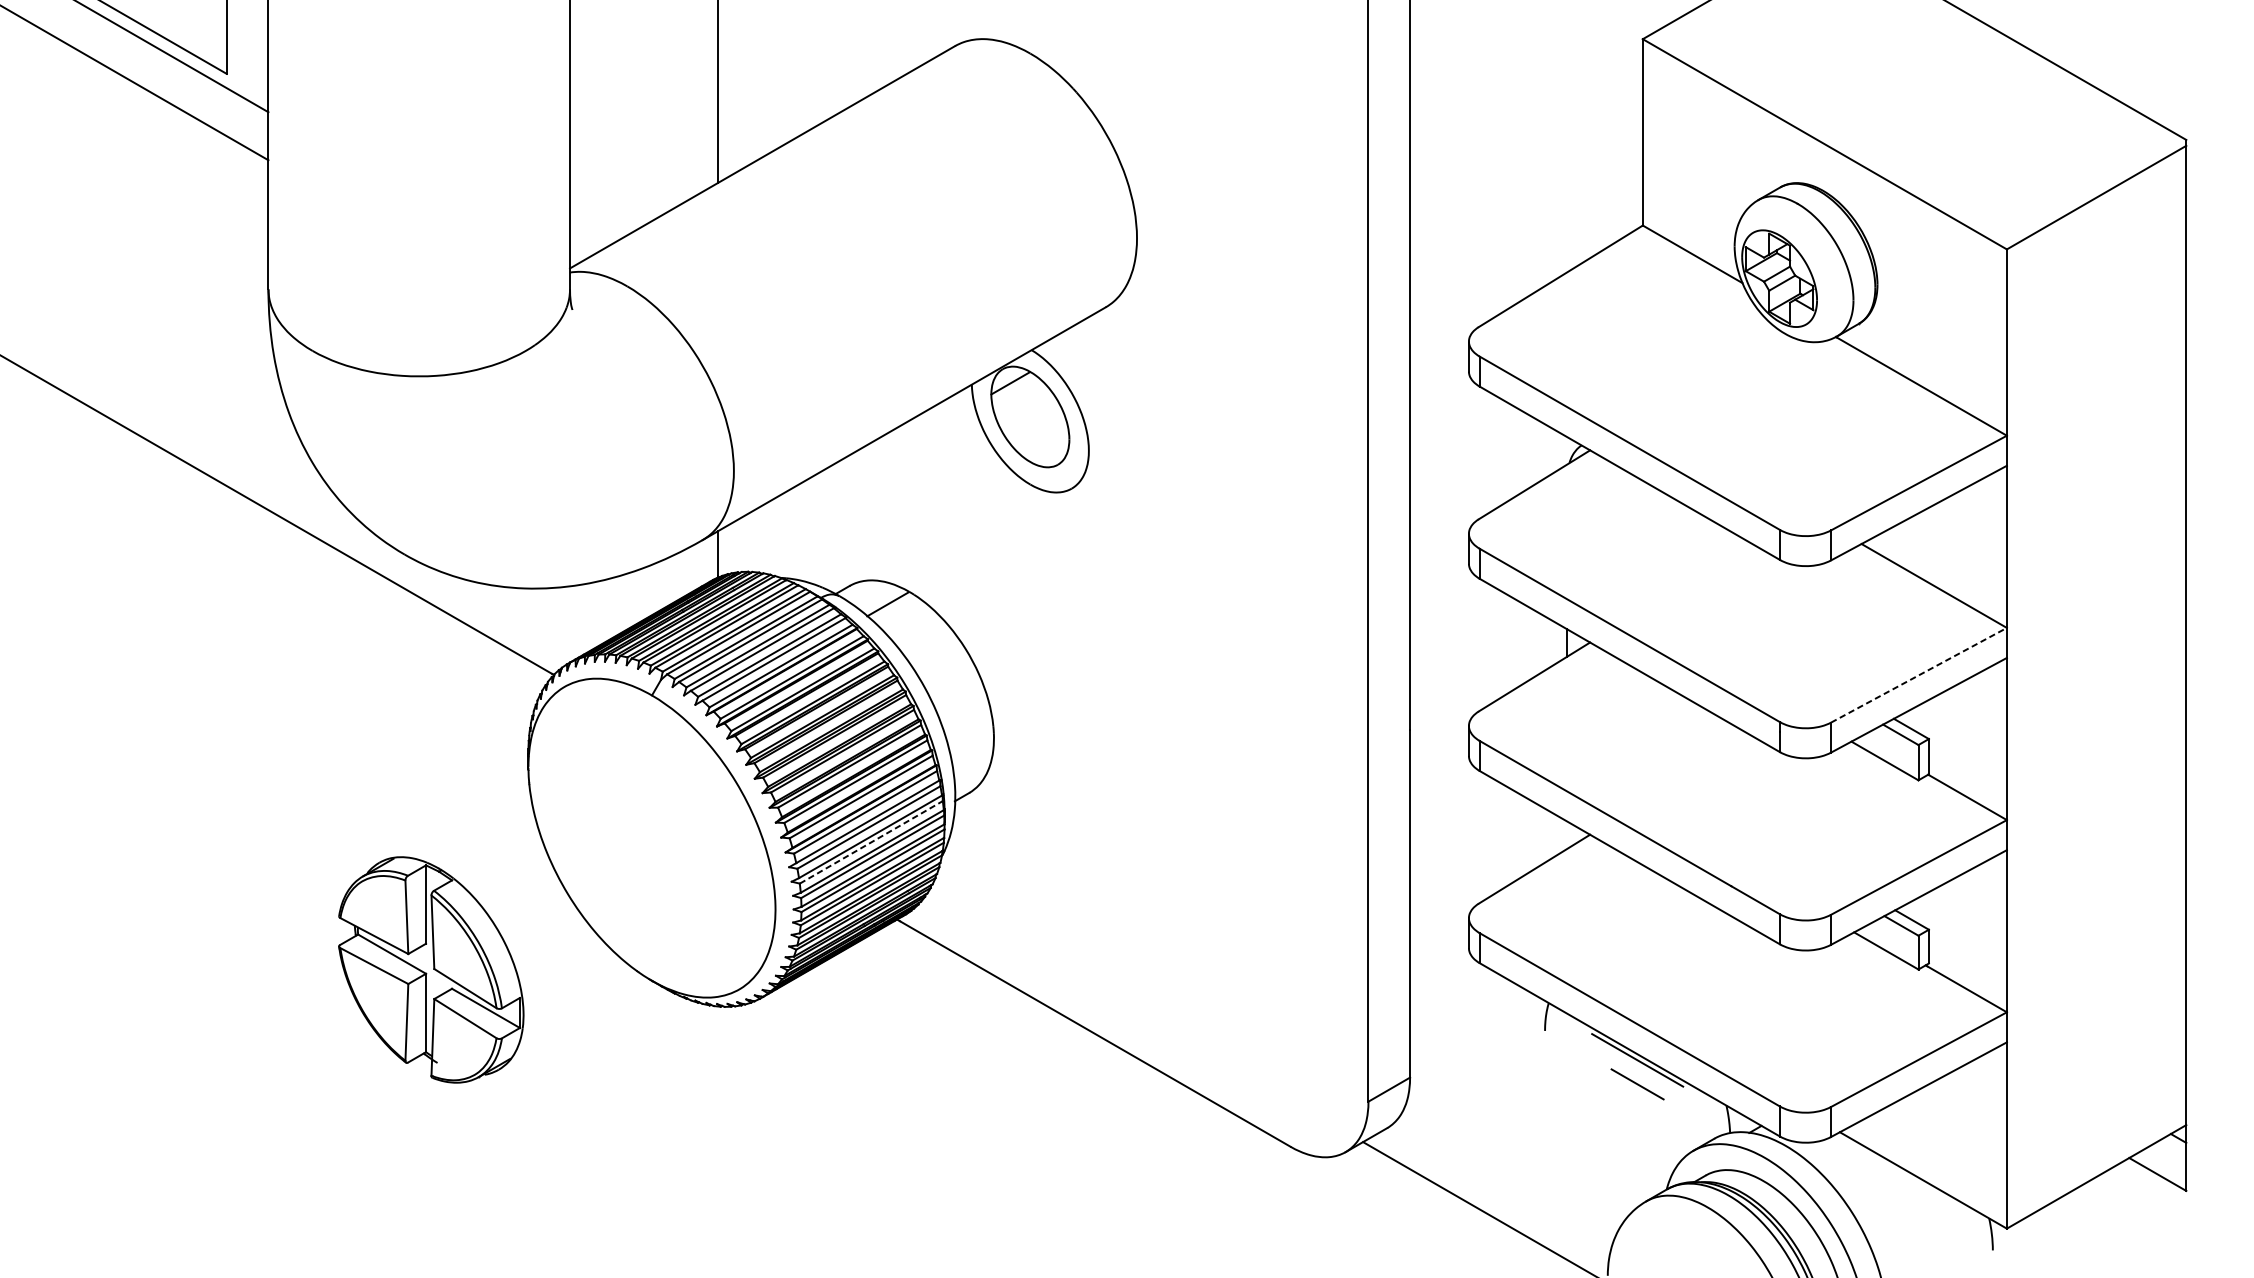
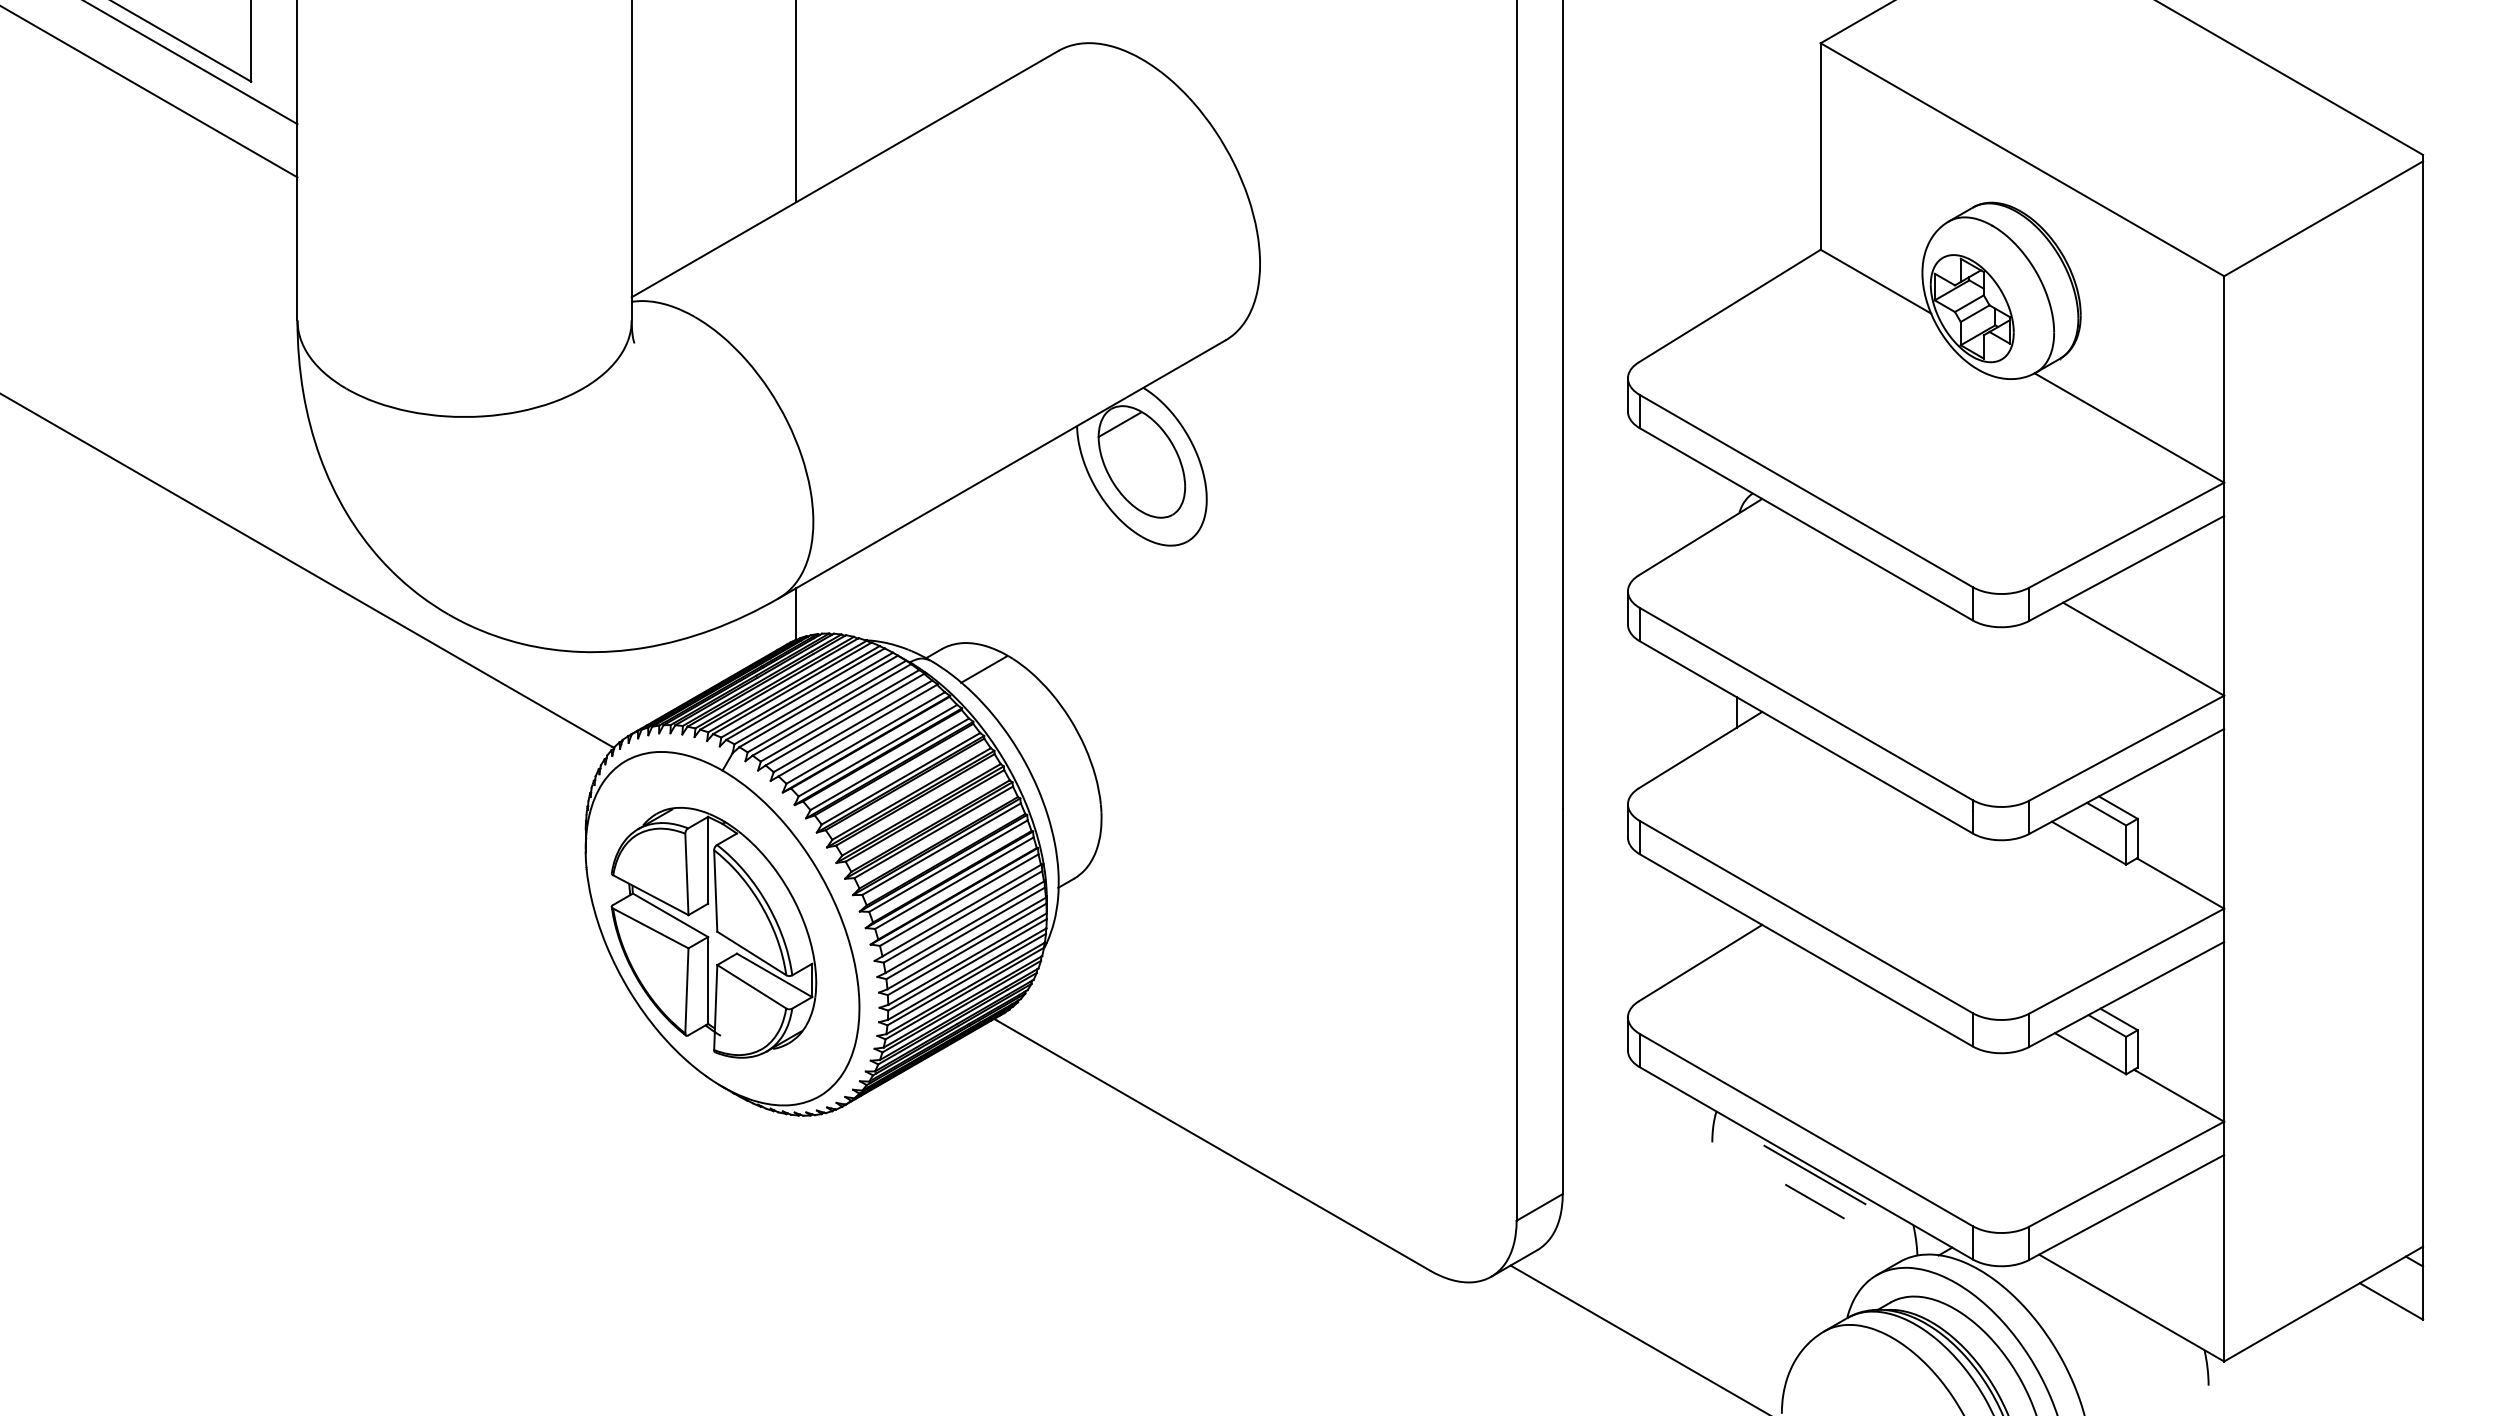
line: (1918, 675) -> (2126, 748), dashed -> solid
line: (871, 842) -> (965, 933), dashed -> solid
part: (430, 969) -> (713, 932), moved

